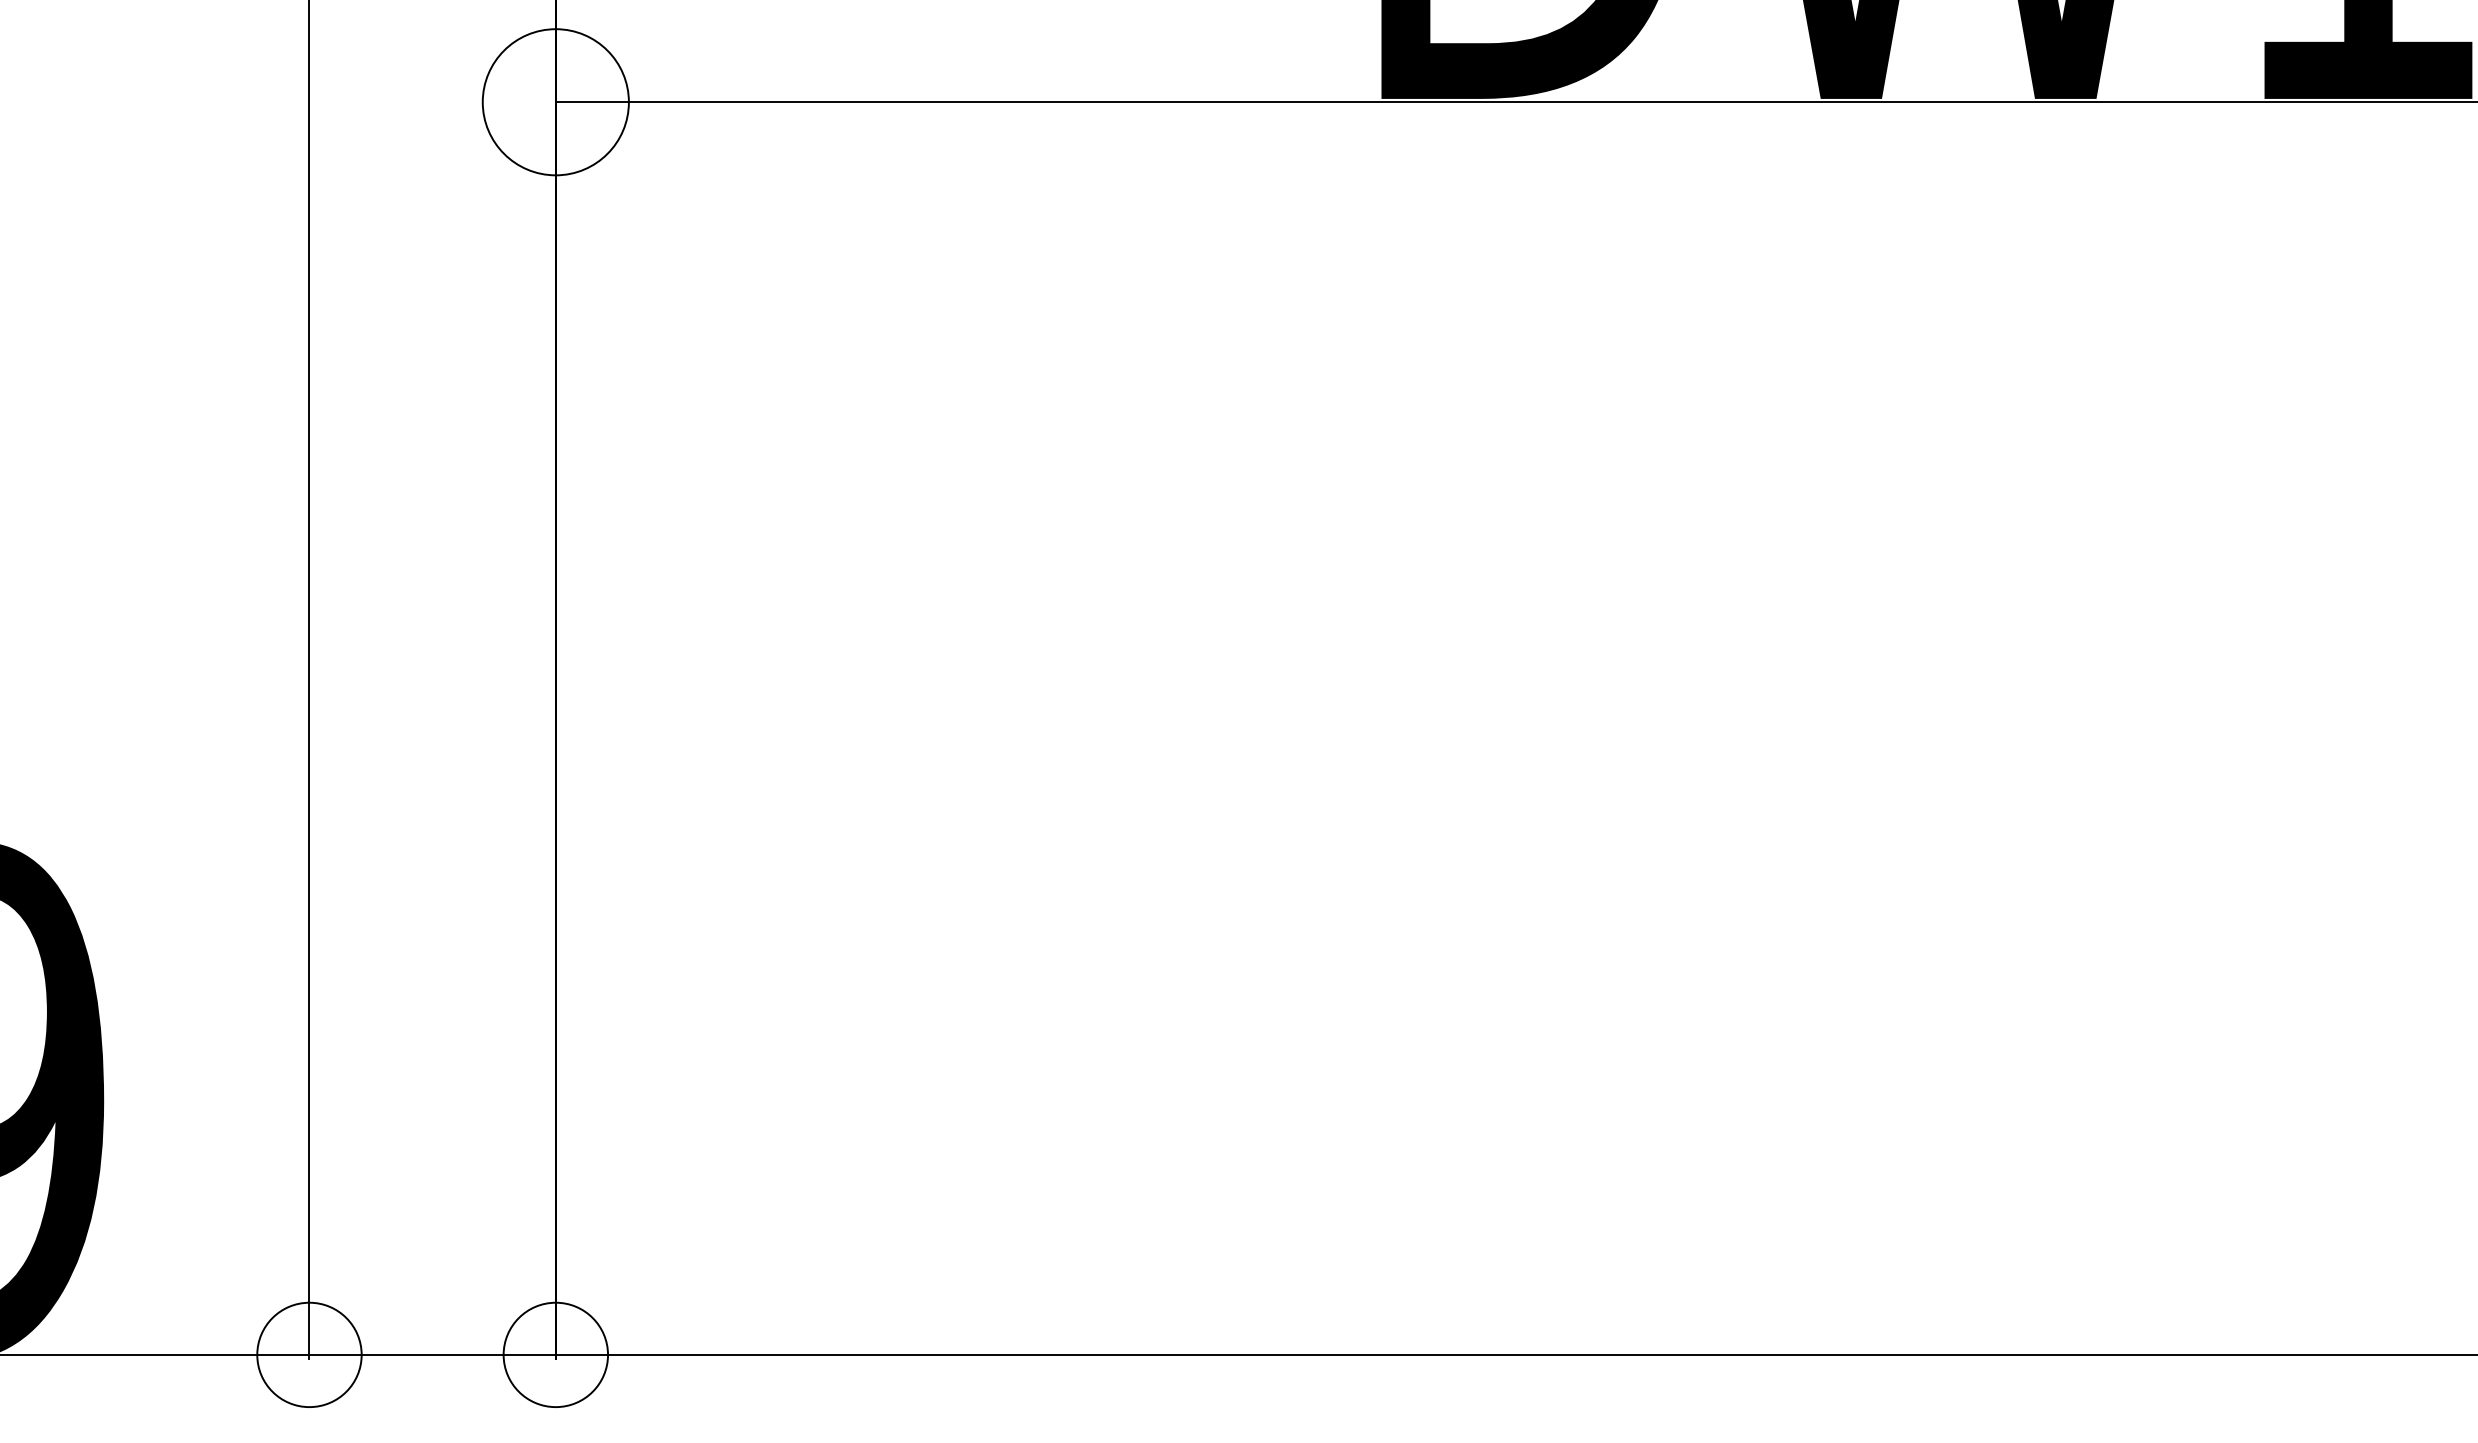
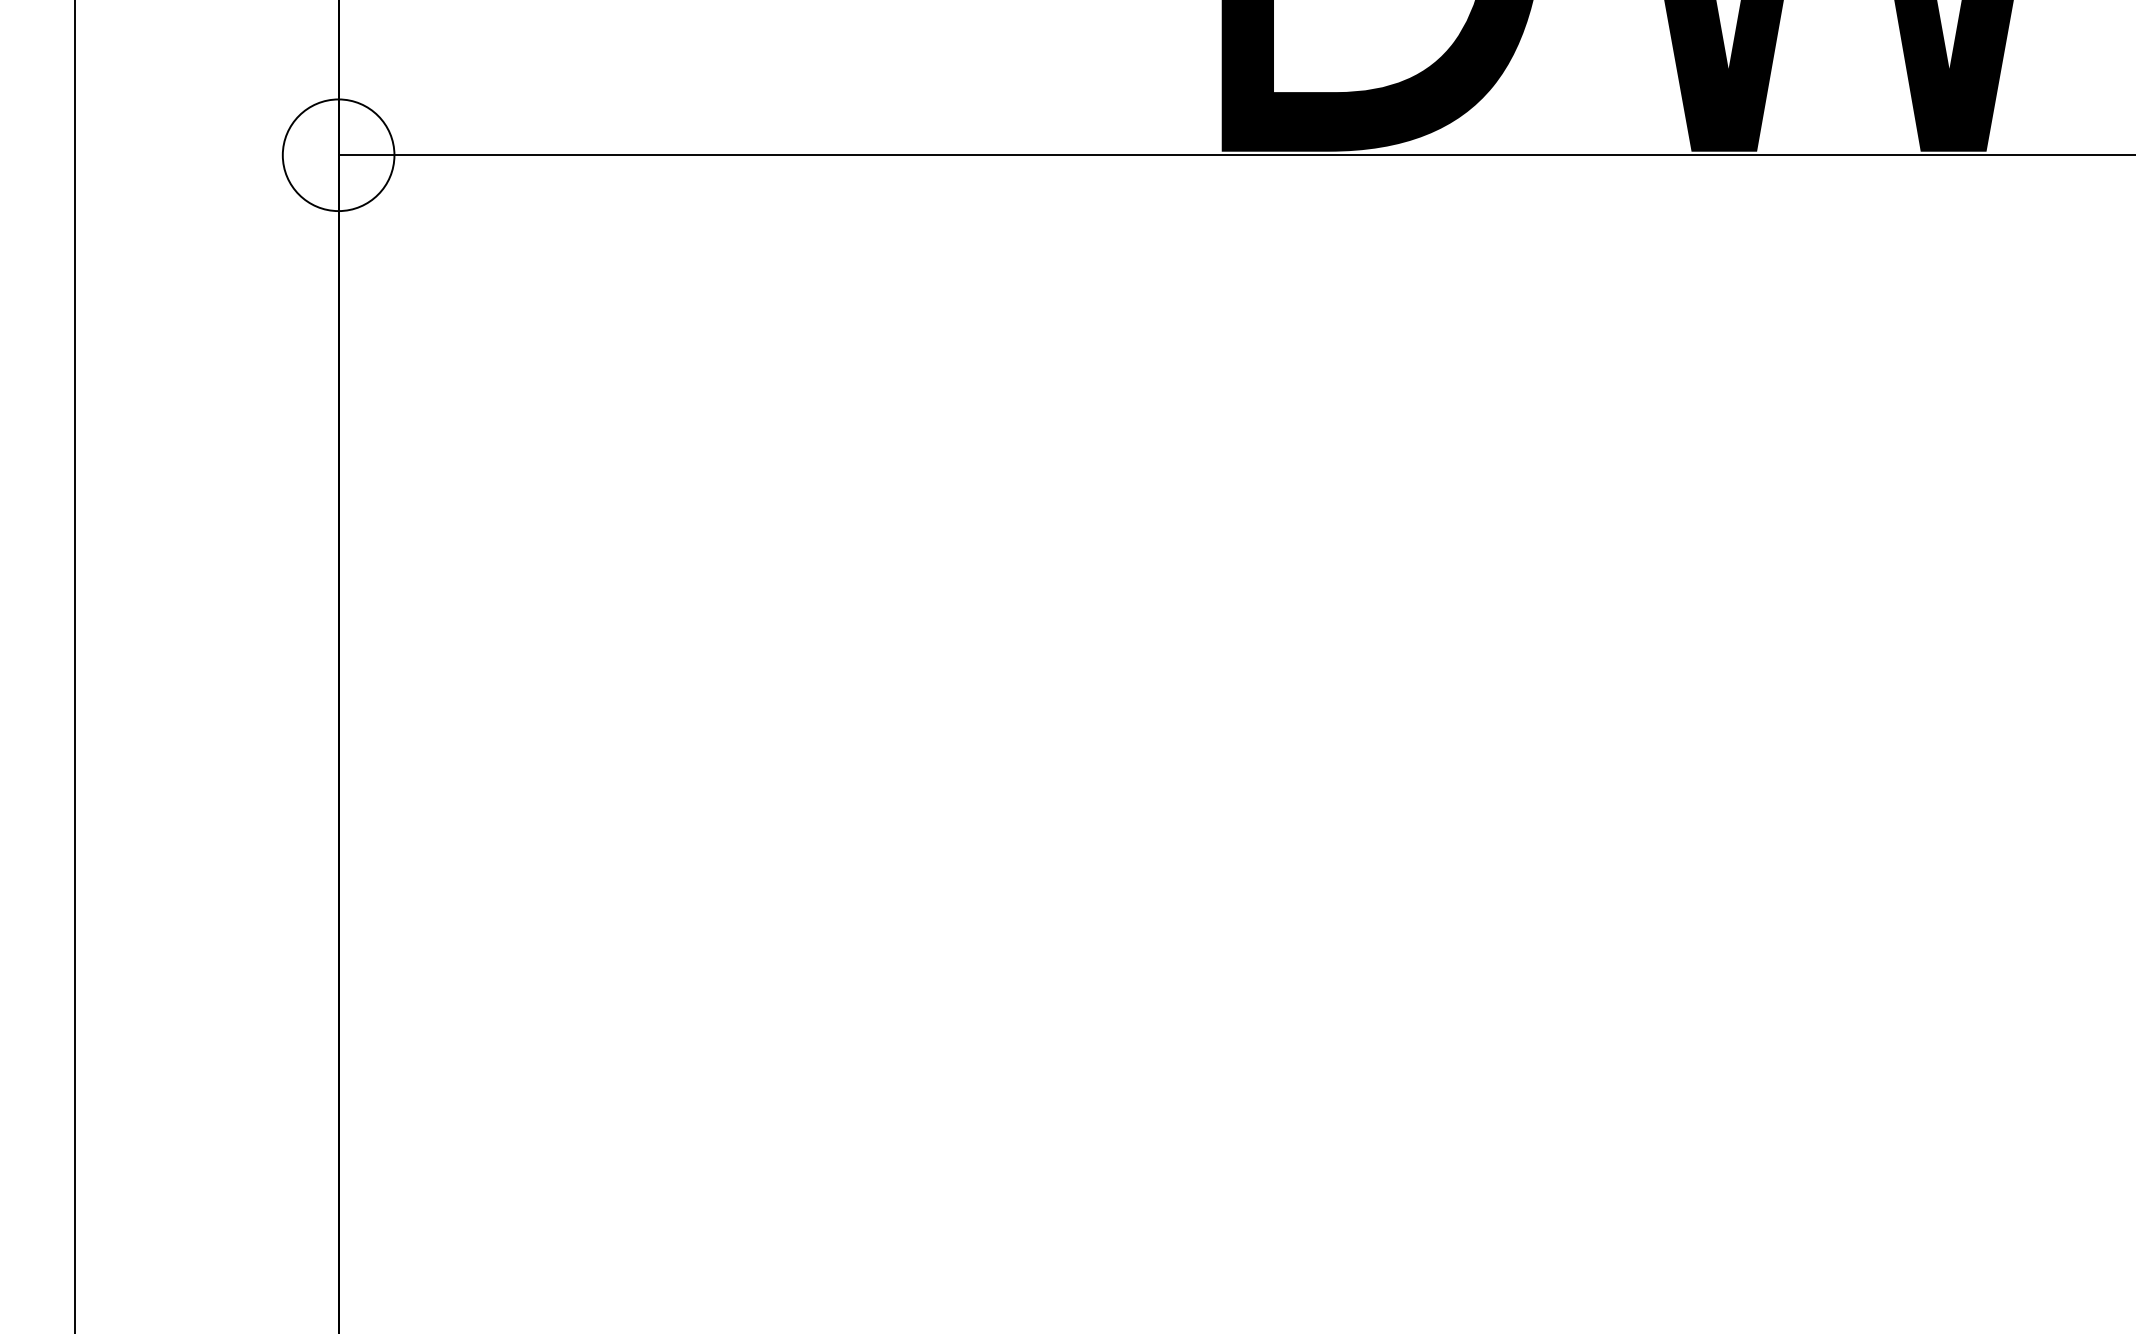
circle: (555, 102) -> (338, 155), size x0.71

